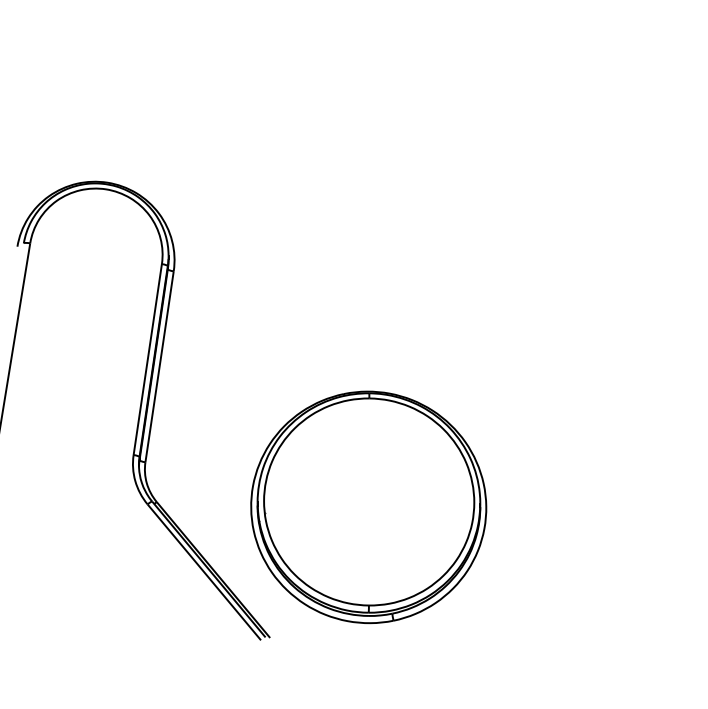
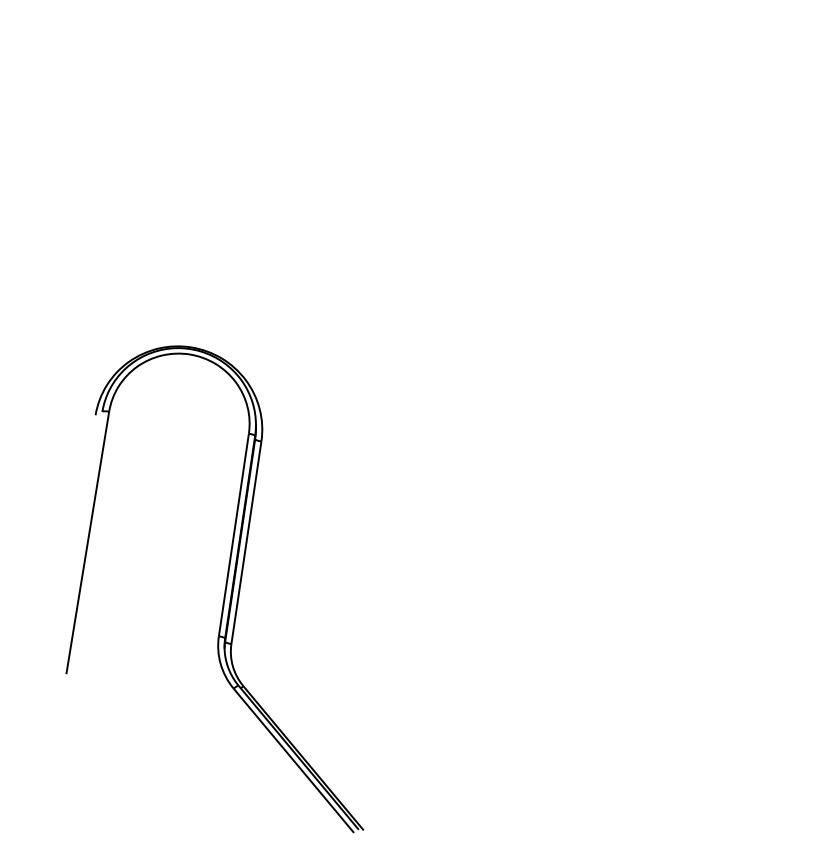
part: (367, 507) -> (467, 691), removed

